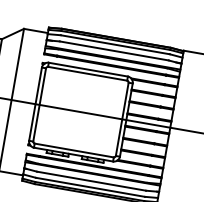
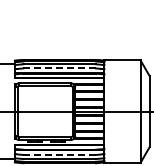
line: (113, 51) -> (59, 68), solid -> dashed
line: (91, 180) -> (59, 154), solid -> dashed

